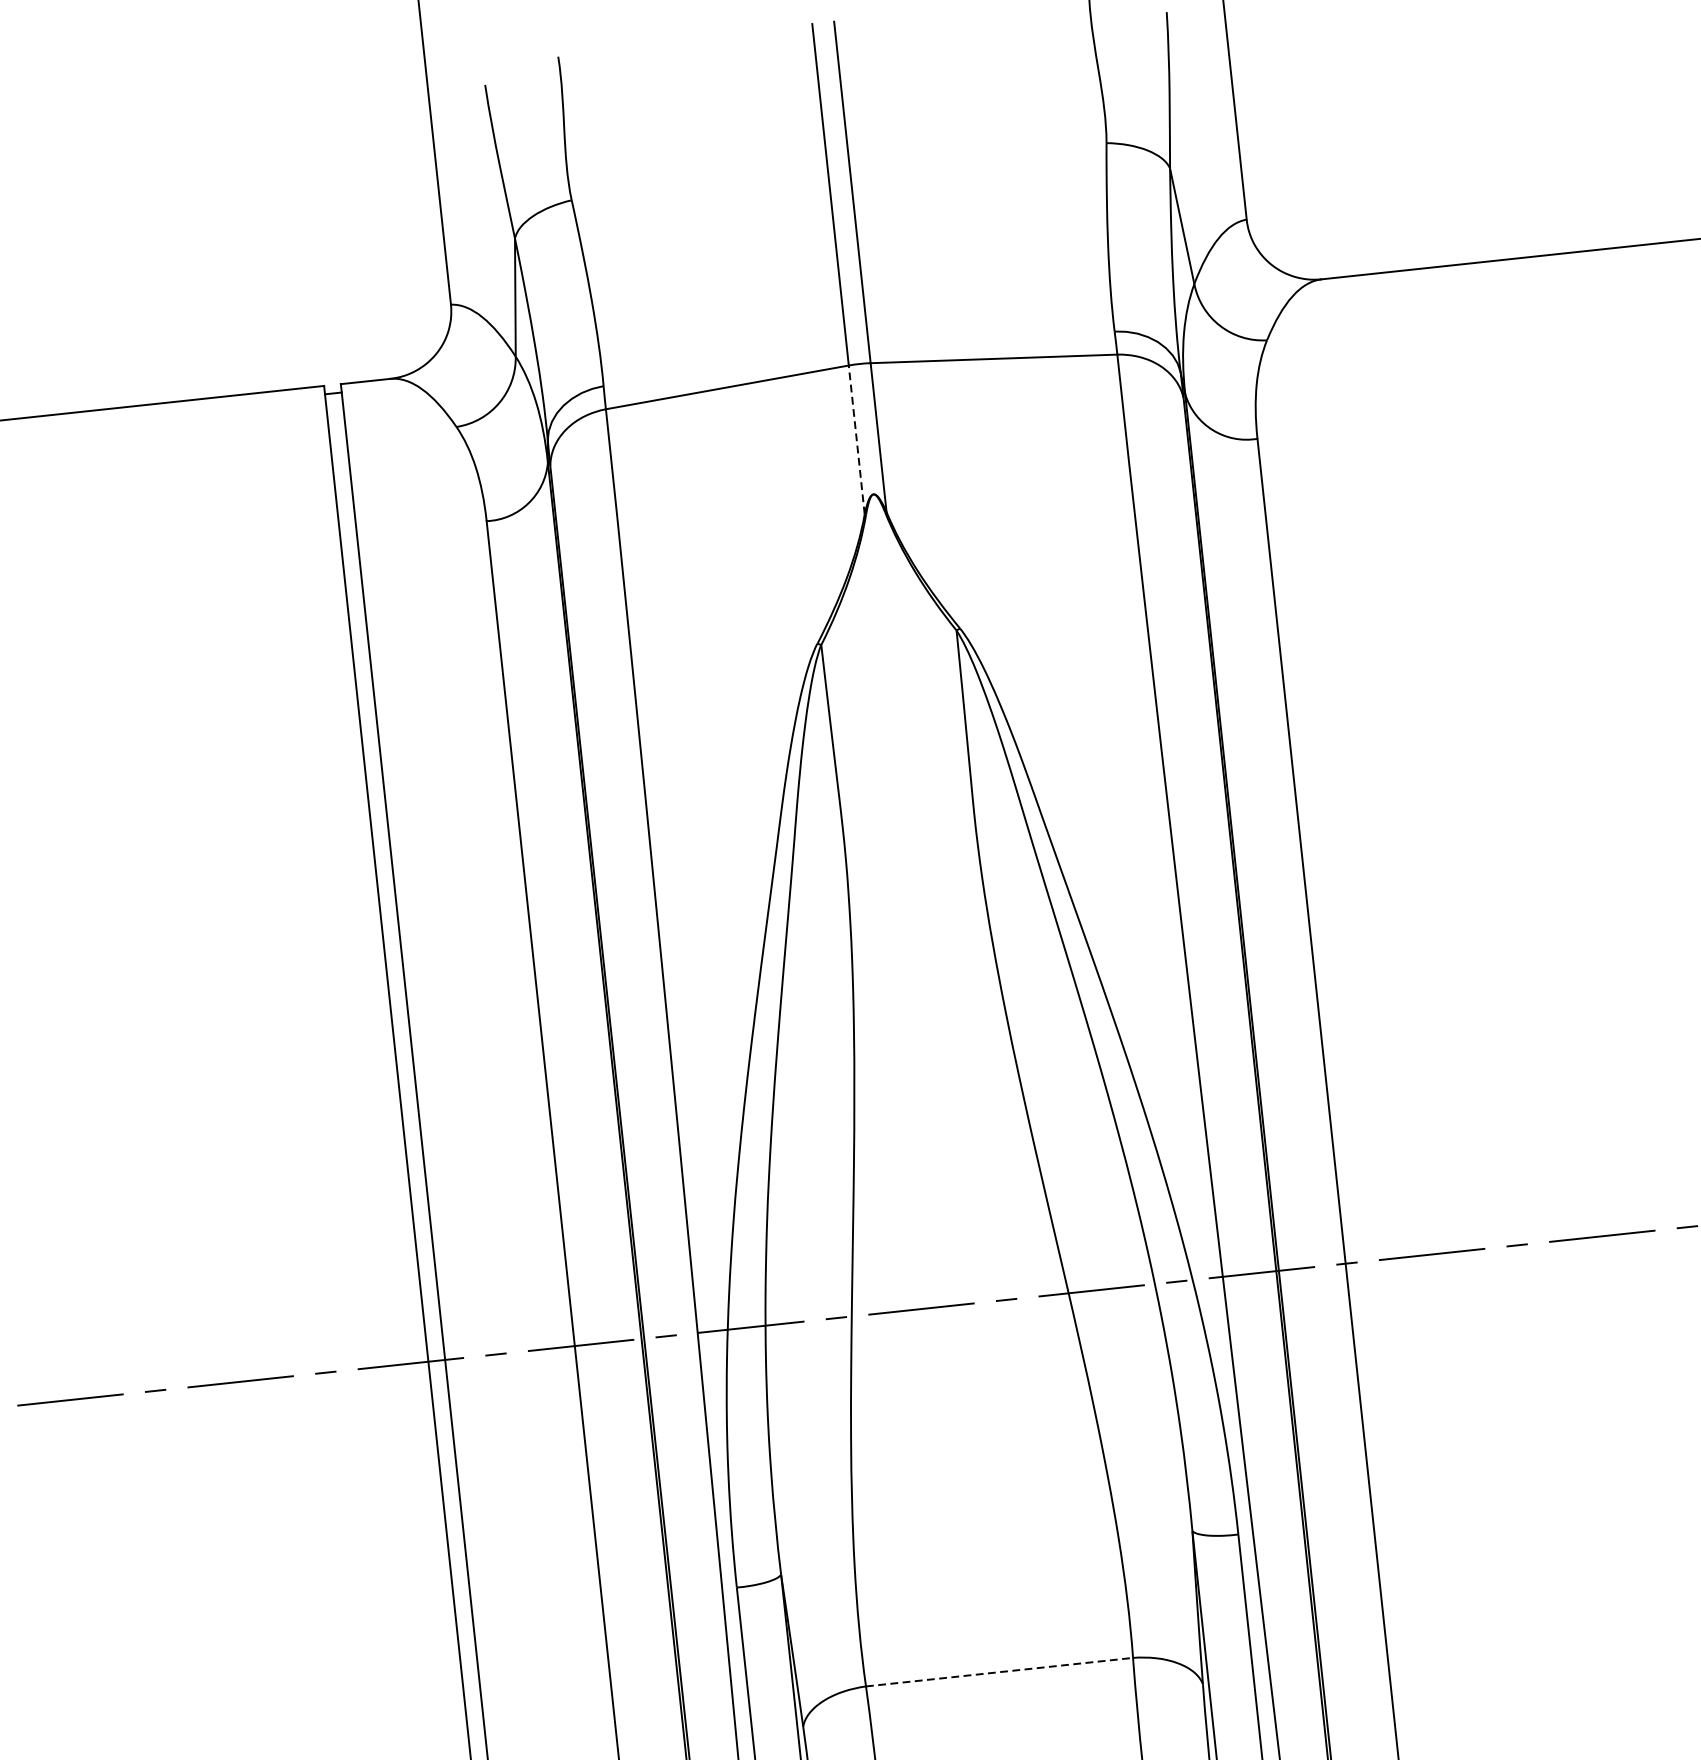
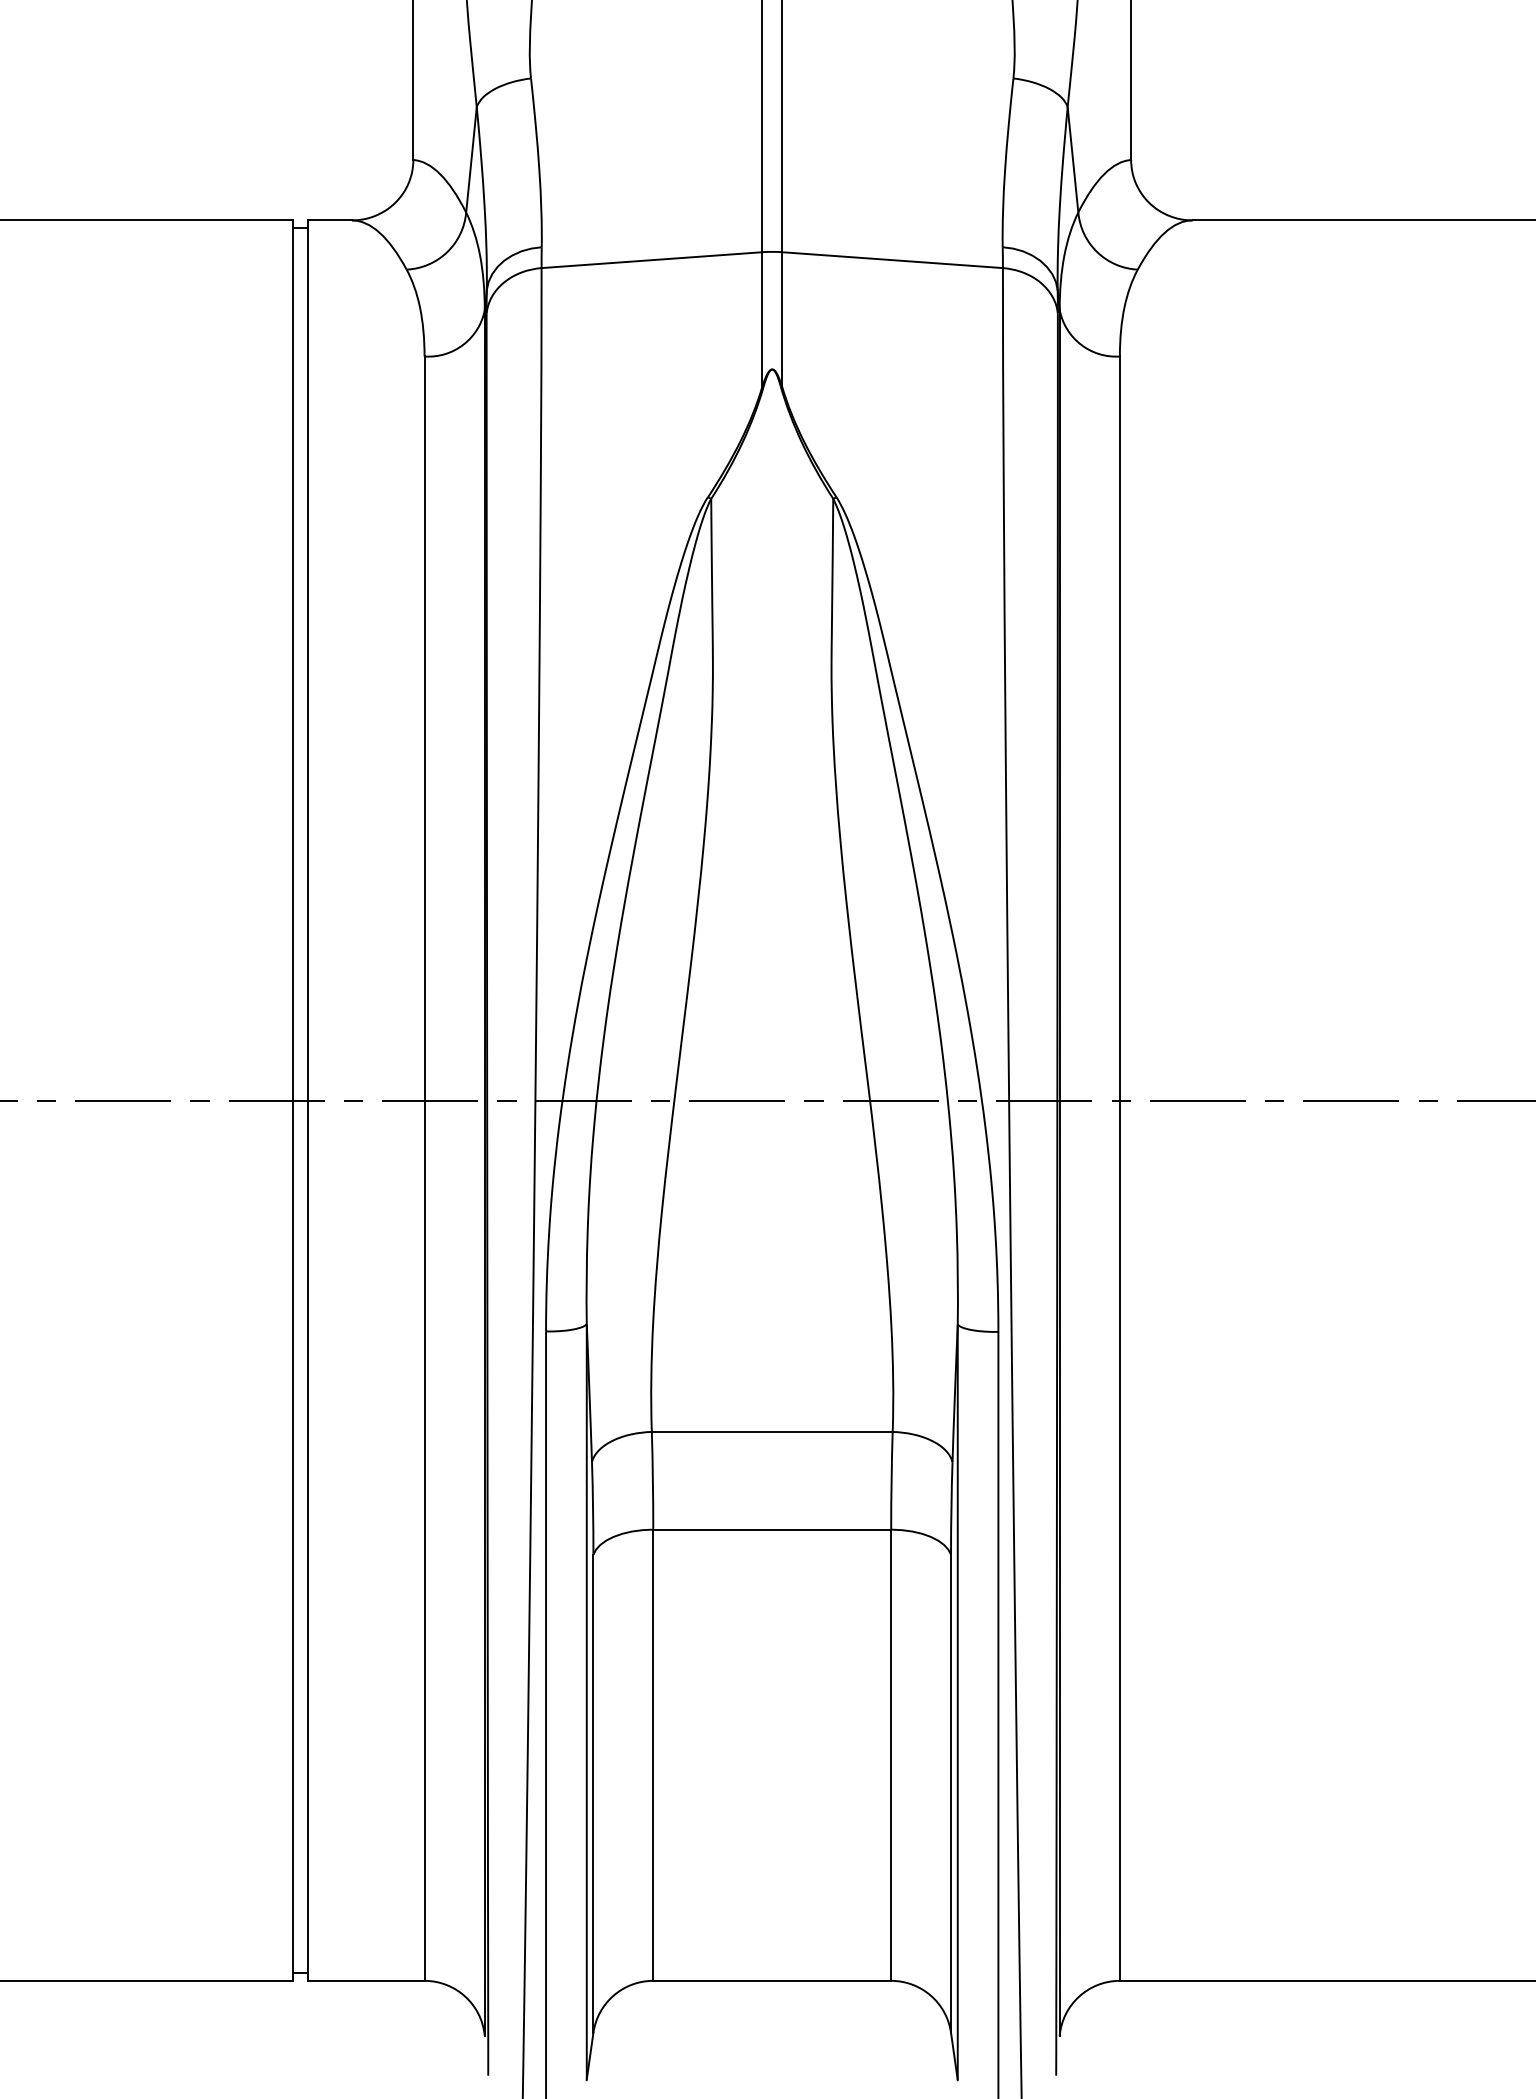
line: (856, 438) -> (762, 318), dashed -> solid
line: (999, 1671) -> (772, 1431), dashed -> solid

